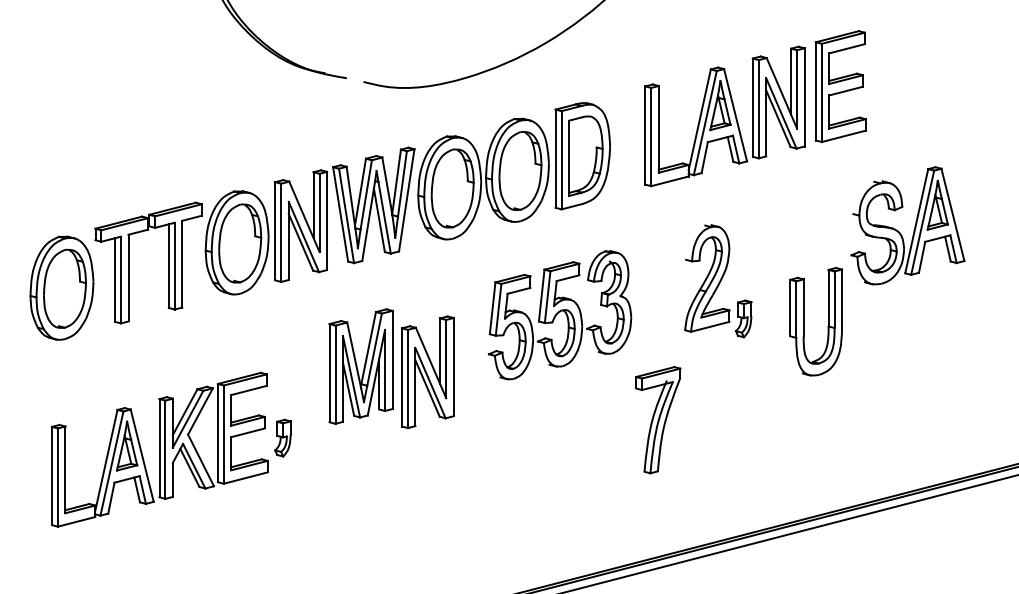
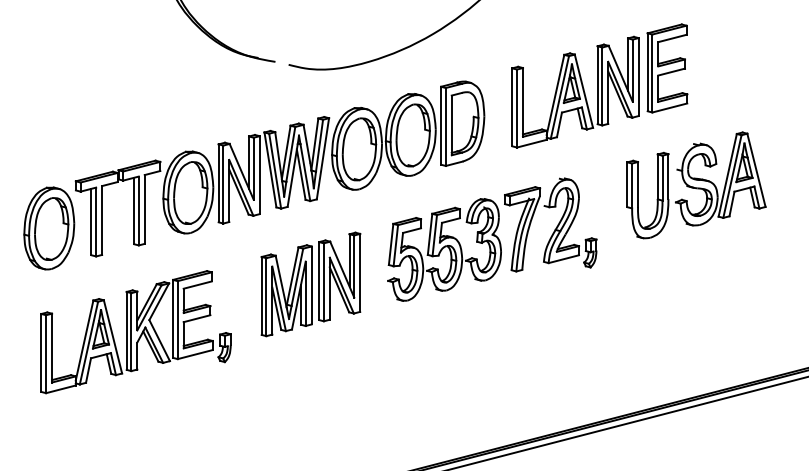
part: (804, 321) -> (638, 195), moved
part: (427, 372) -> (339, 277), moved
part: (658, 420) -> (522, 229), moved
part: (159, 449) -> (126, 331), moved

